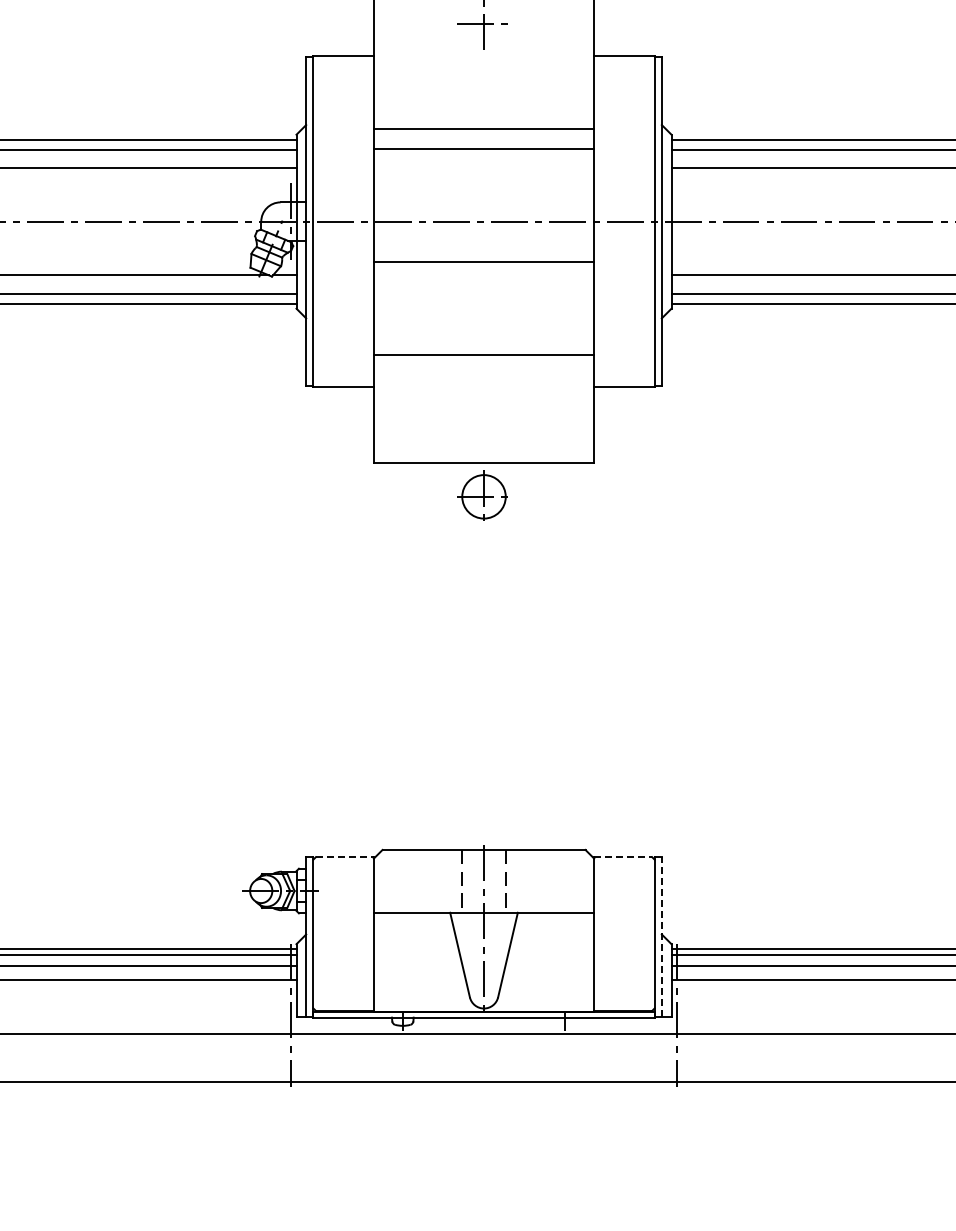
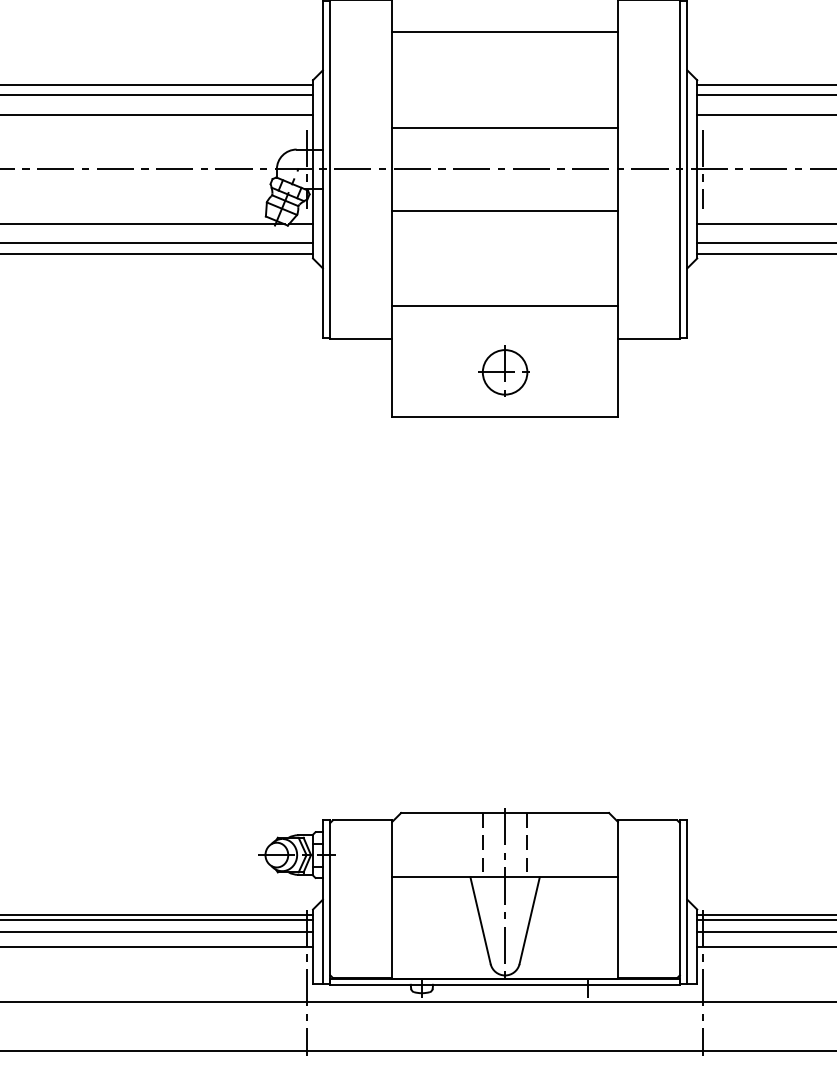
line: (483, 129) -> (504, 32), moved
line: (483, 149) -> (504, 128), moved
line: (677, 221) -> (703, 169), added
part: (482, 495) -> (503, 370), moved
line: (344, 857) -> (362, 820), dashed -> solid
line: (623, 857) -> (648, 820), dashed -> solid
line: (661, 936) -> (686, 901), dashed -> solid

